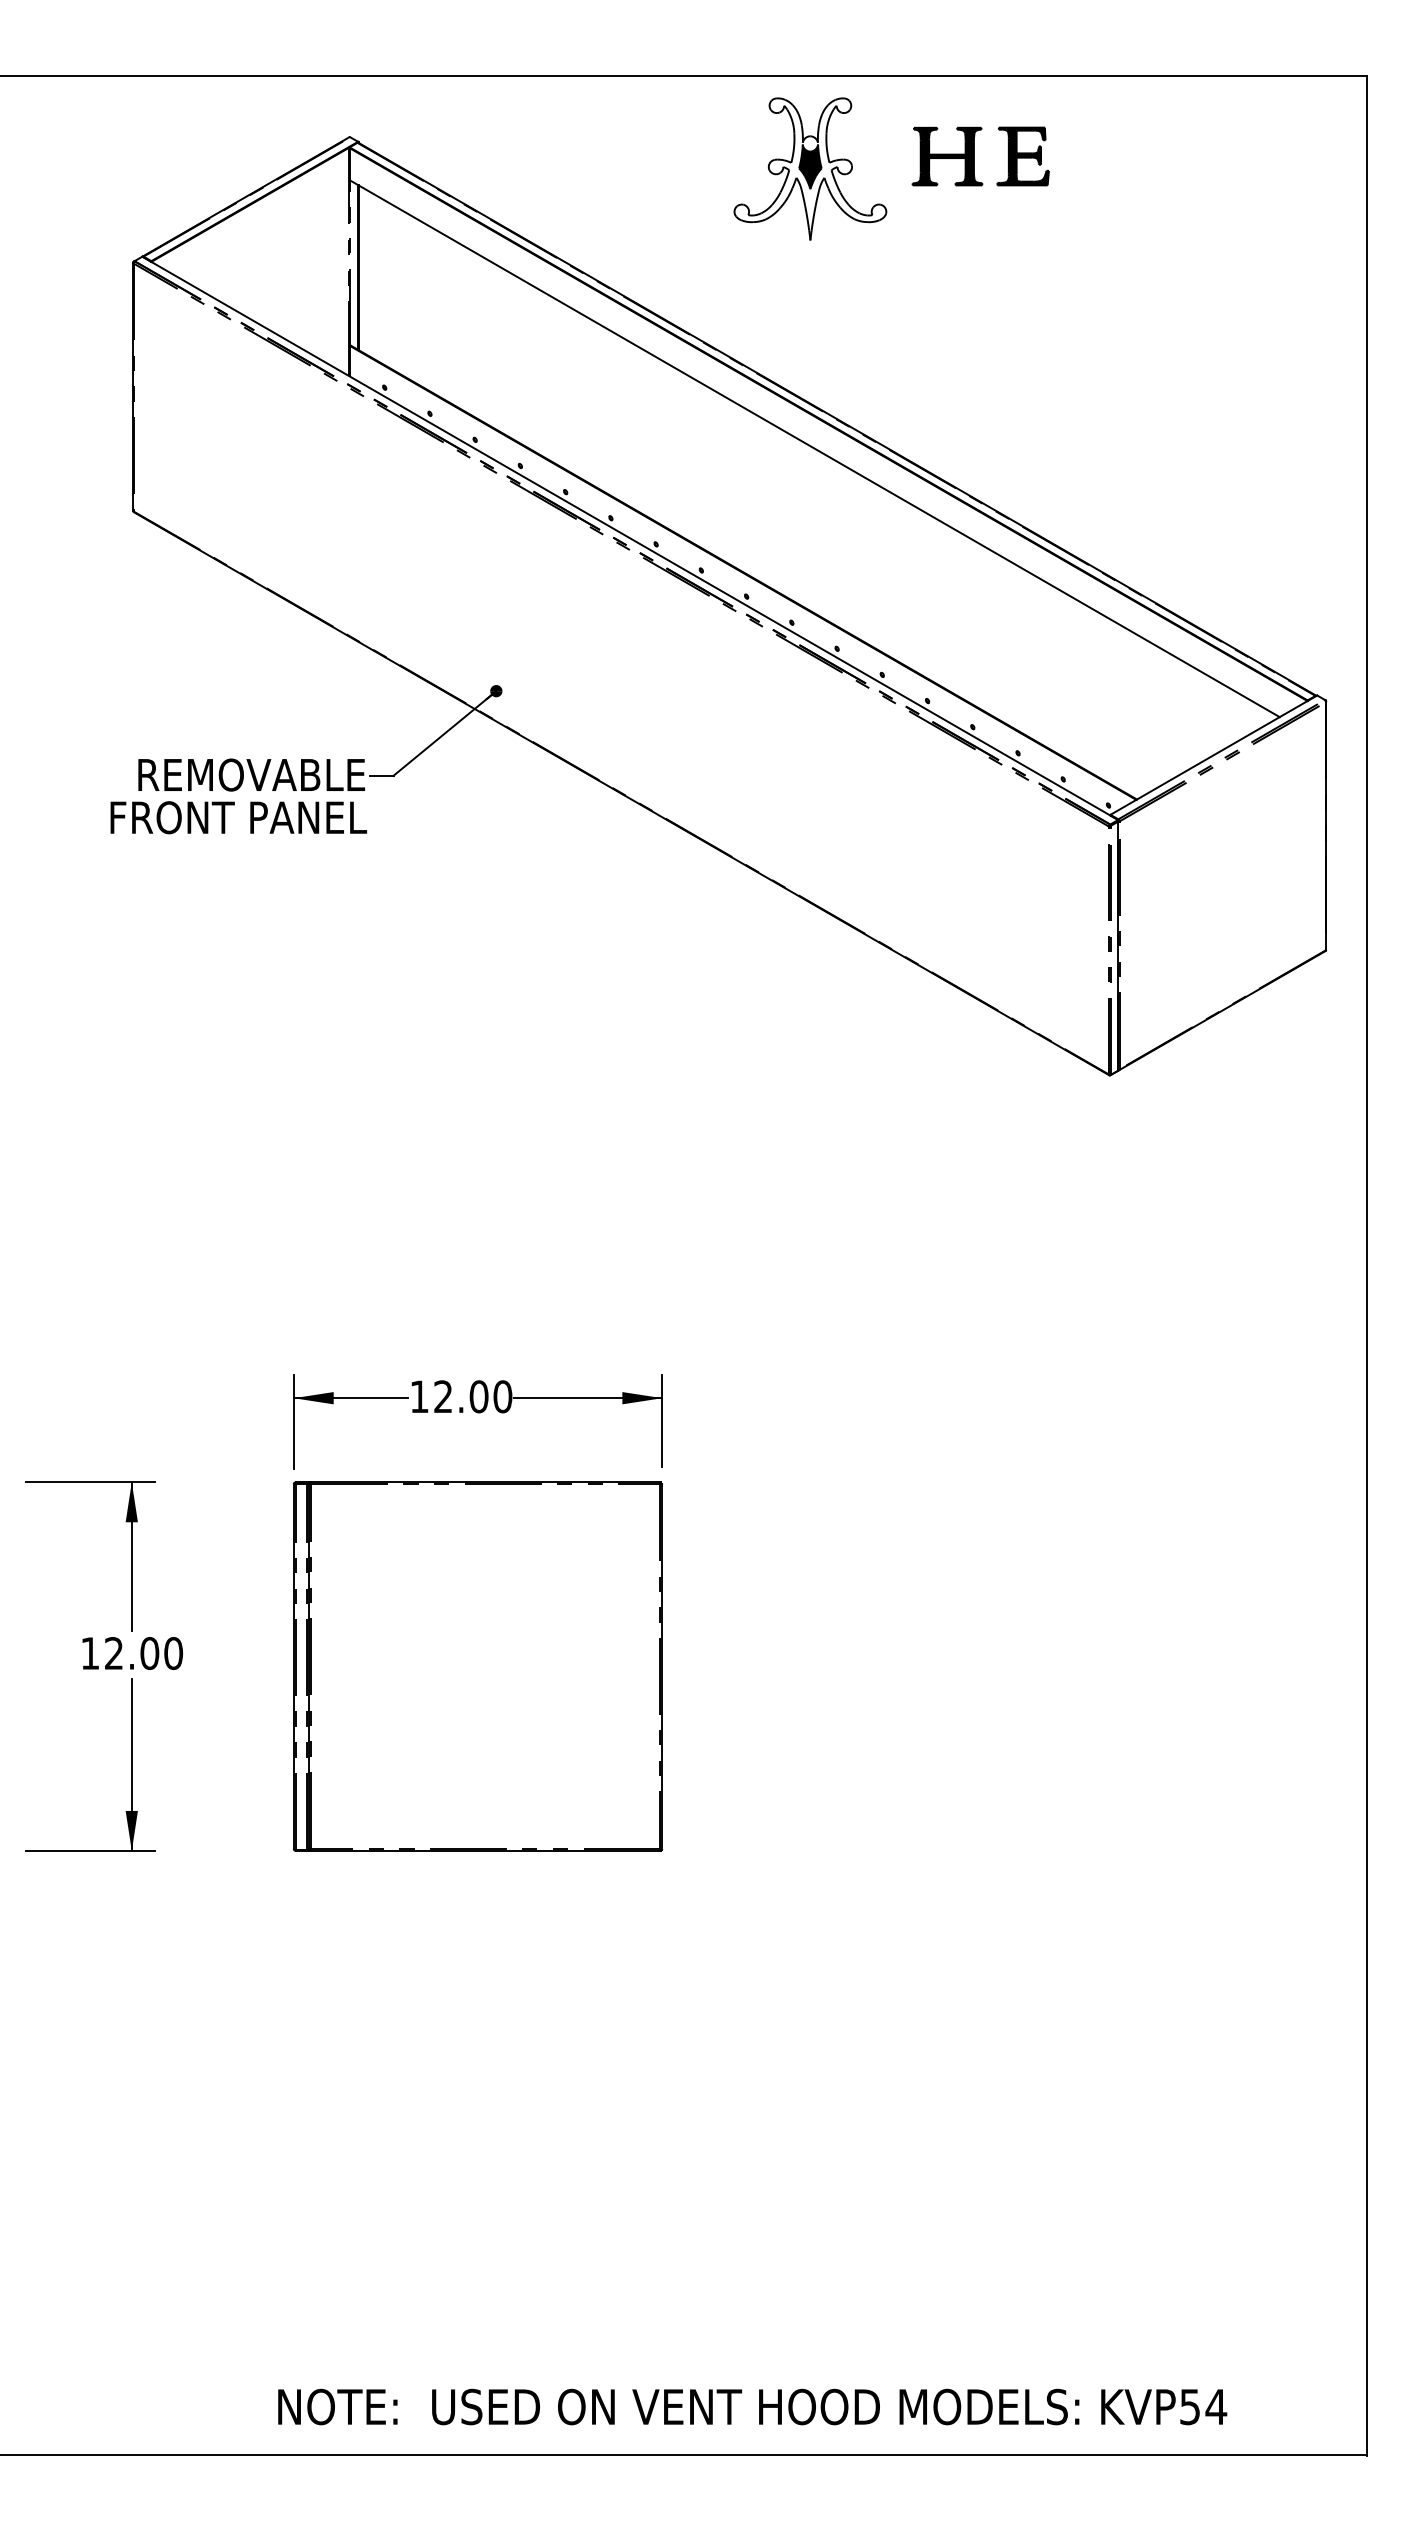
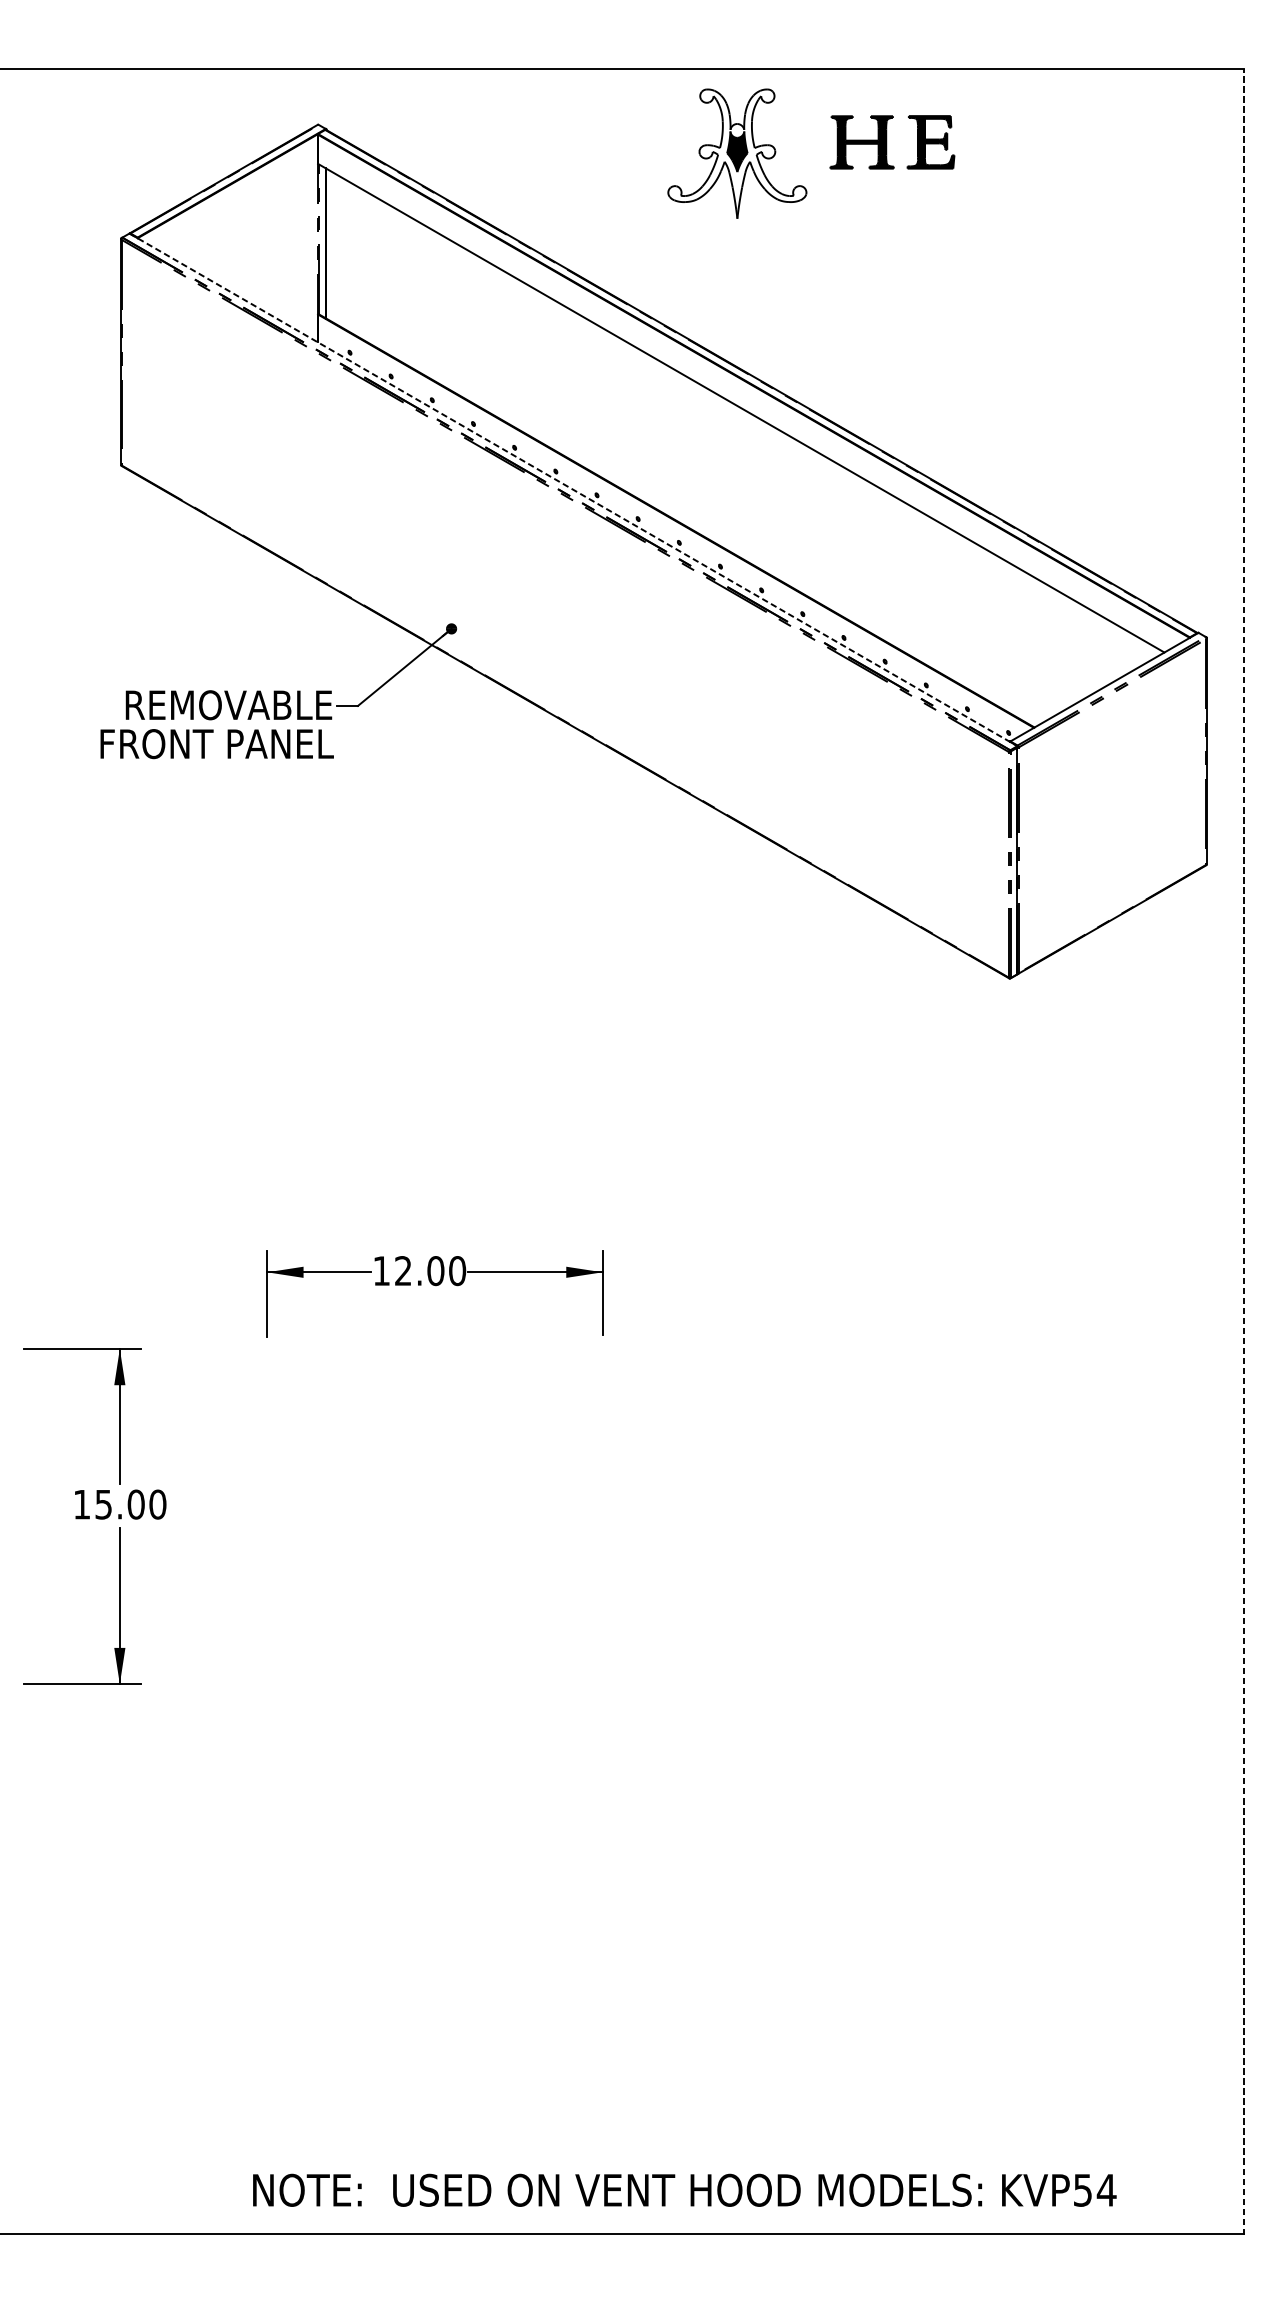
line: (630, 538) -> (573, 489), solid -> dashed
line: (1366, 1265) -> (1243, 1151), solid -> dashed
text: (113, 1653) -> (103, 1504), 12.00 -> 15.00
part: (478, 1666) -> (435, 1516), removed

